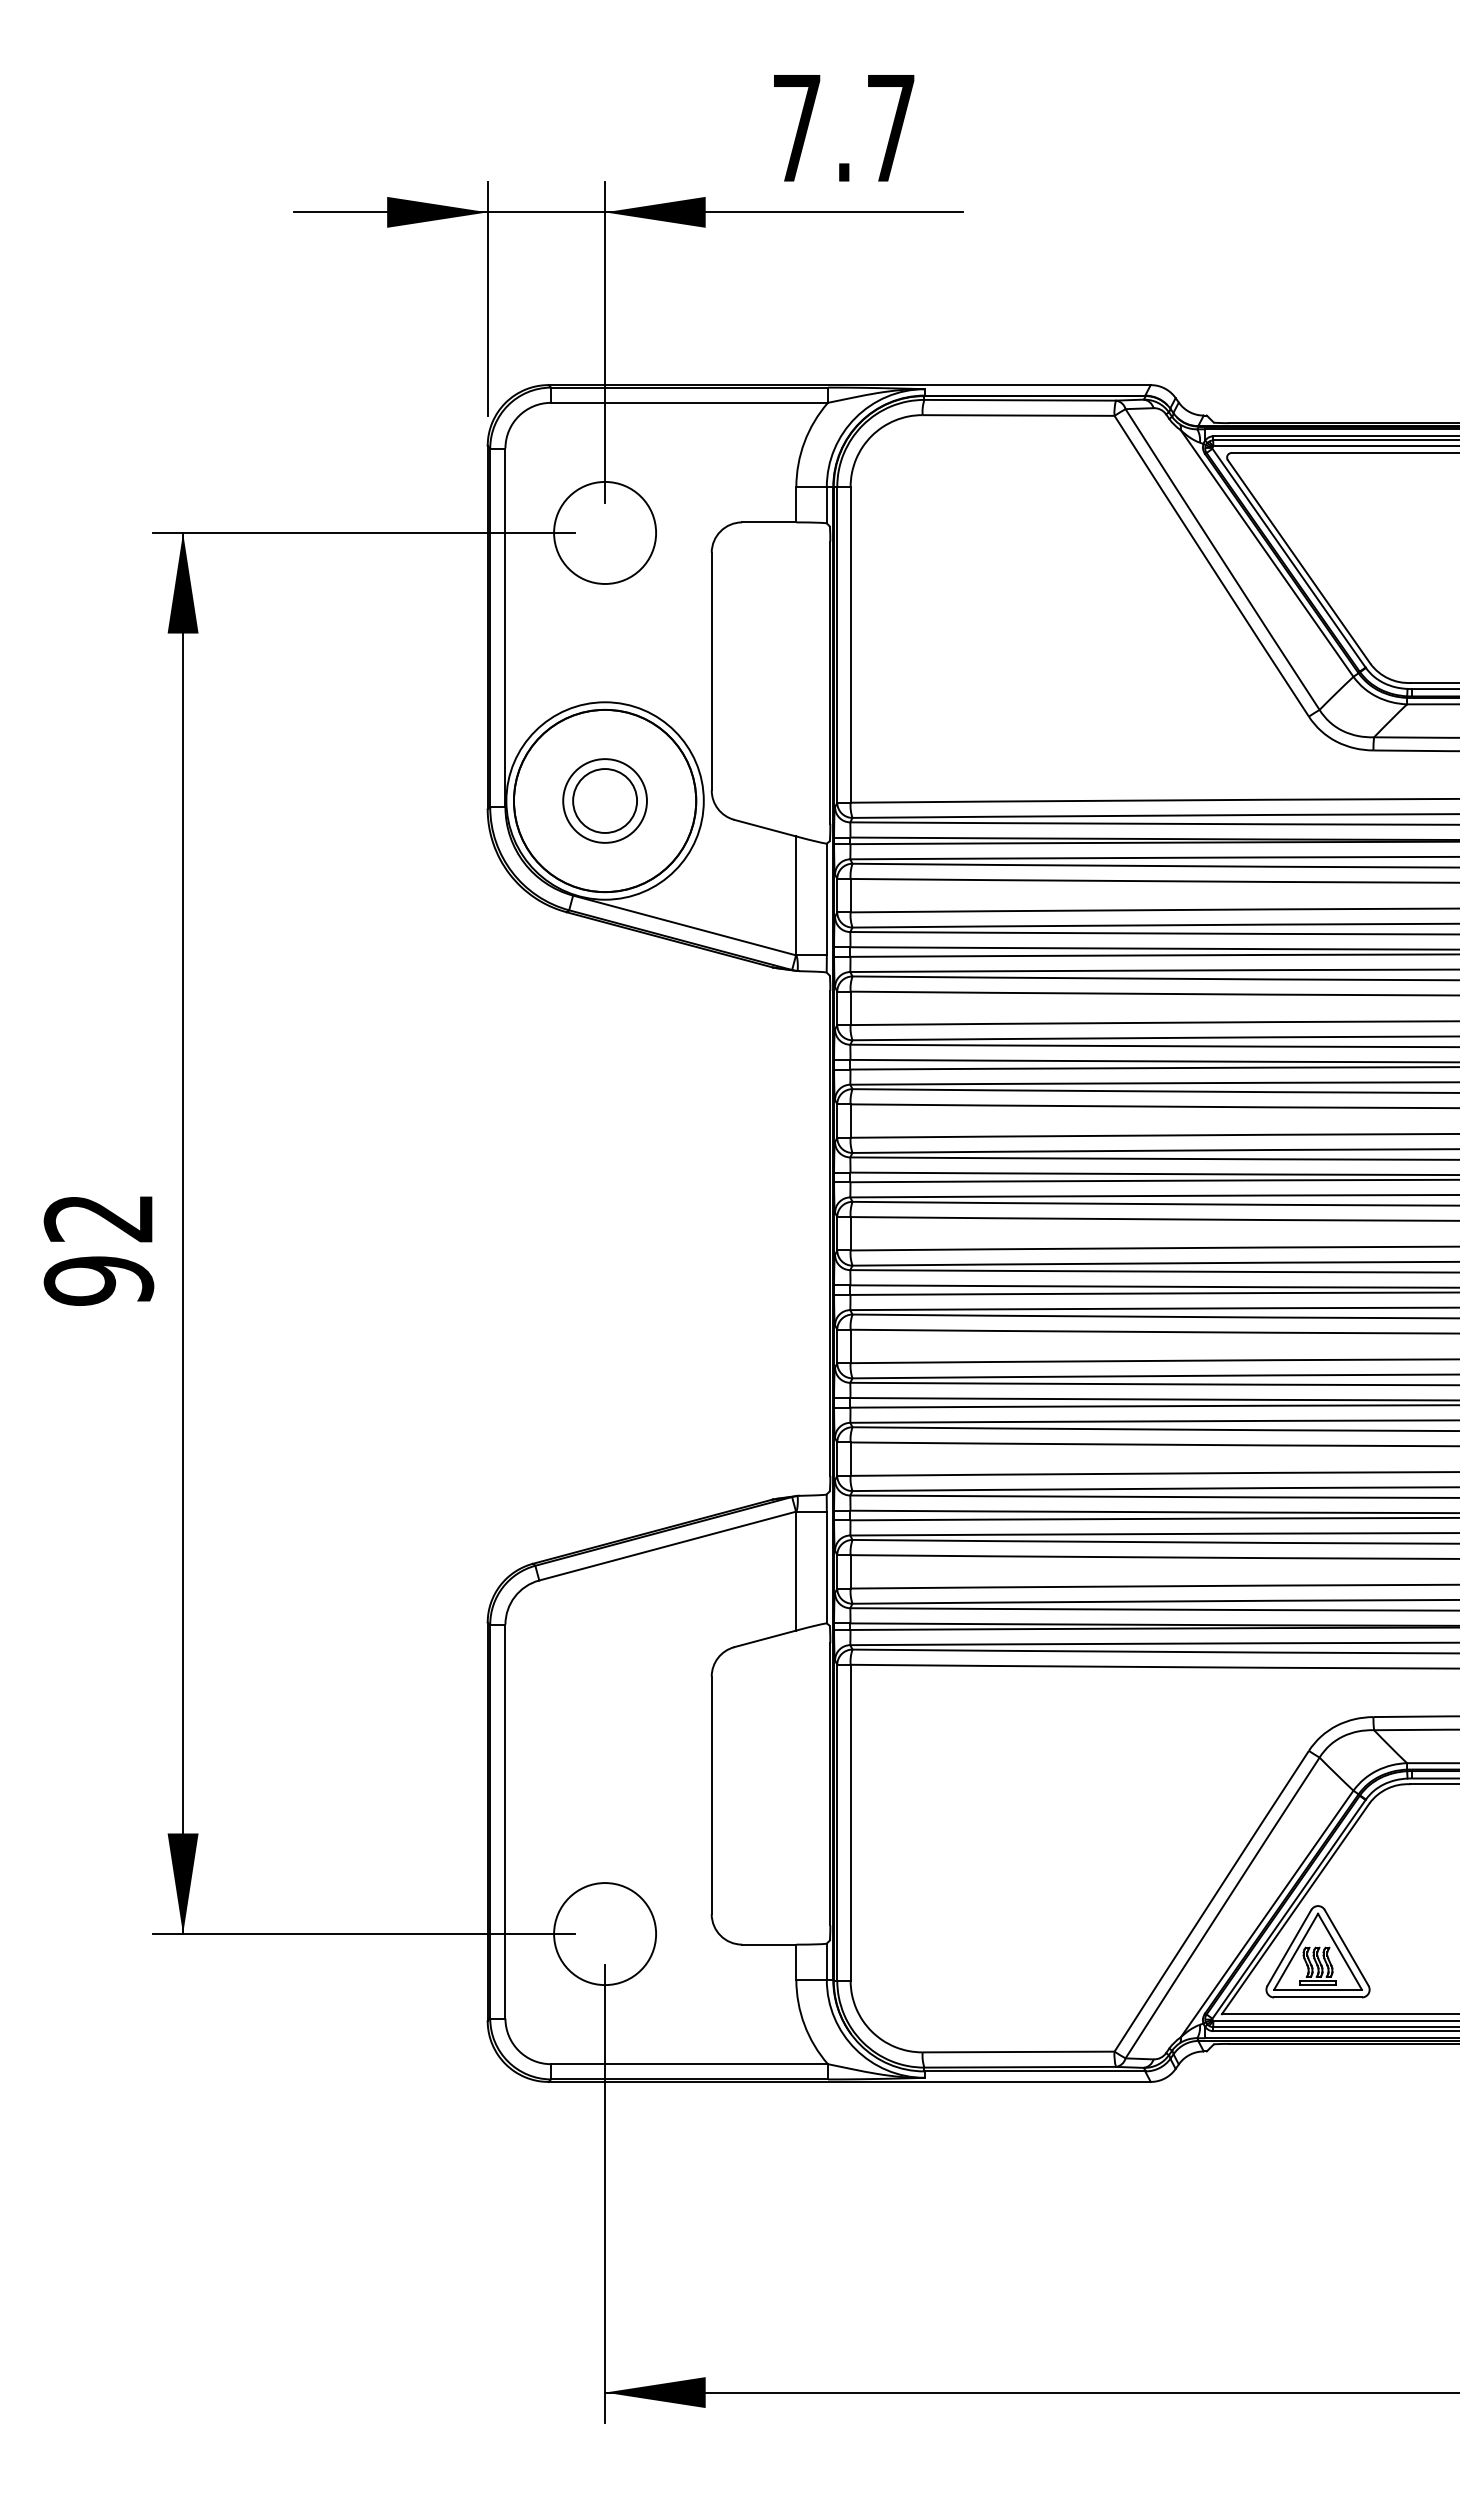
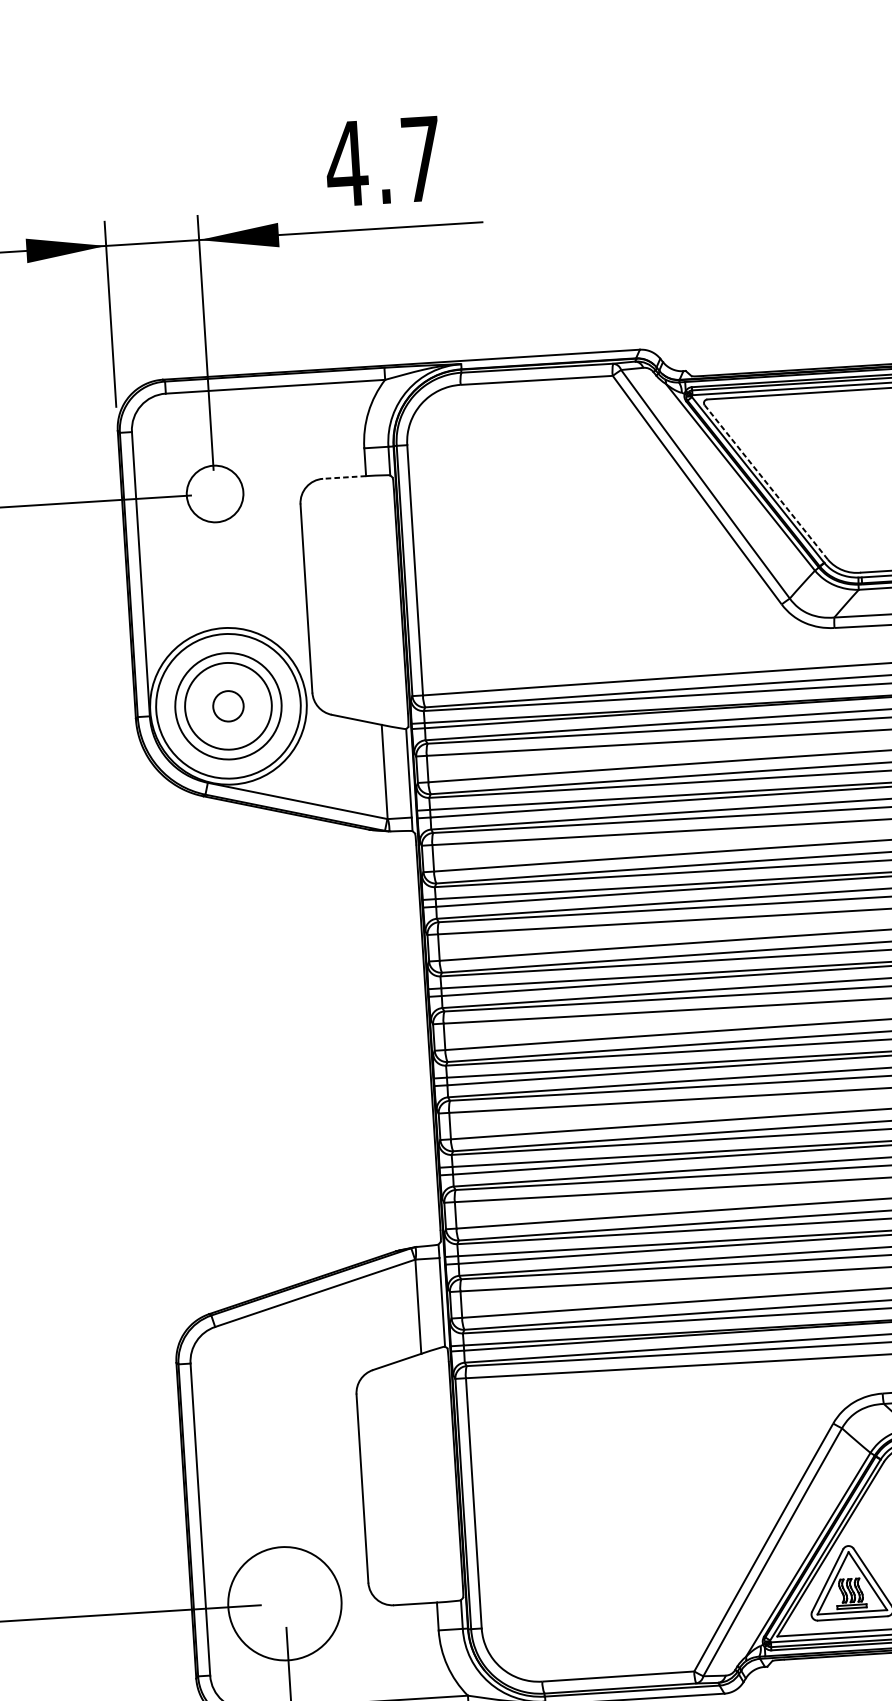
text: (796, 128) -> (346, 164), 7.7 -> 4.7
line: (768, 522) -> (344, 477), solid -> dashed
circle: (605, 532) -> (215, 493), size x0.7
line: (1298, 561) -> (765, 482), solid -> dashed
circle: (604, 800) -> (227, 705), size x1.6
circle: (605, 800) -> (228, 705), size x0.6
circle: (605, 800) -> (228, 705), size x0.6
circle: (605, 1934) -> (285, 1604), size x1.4

